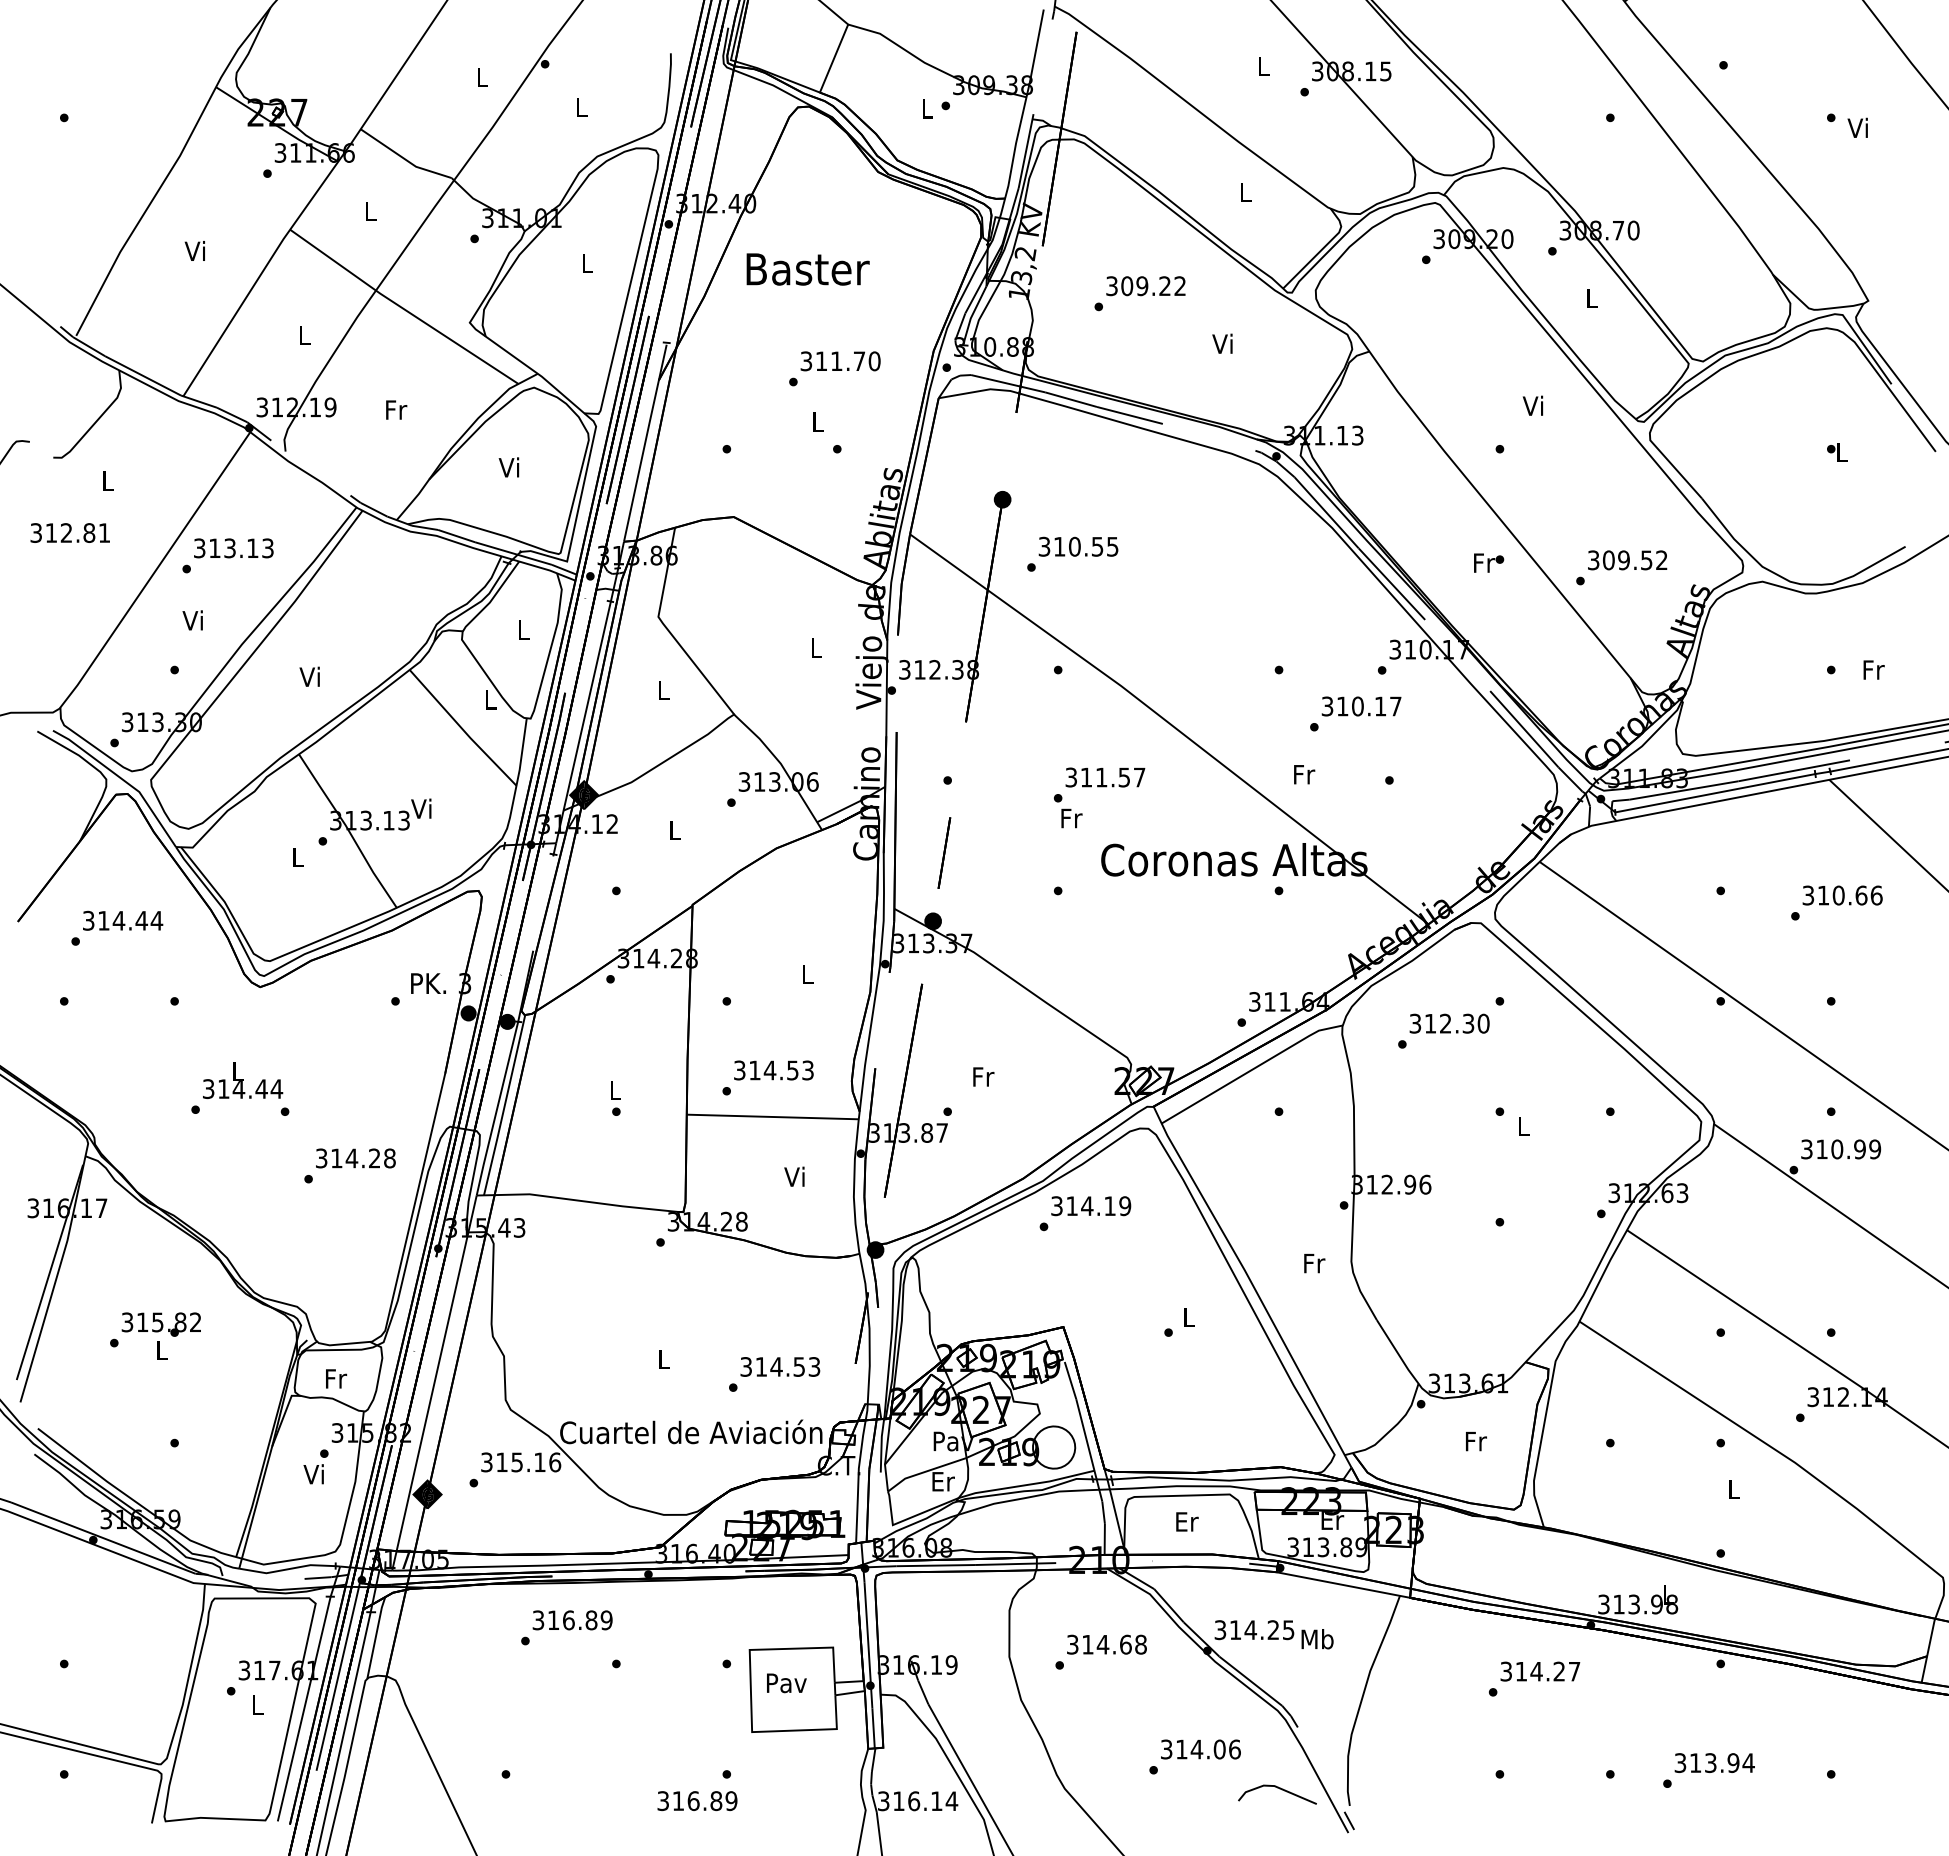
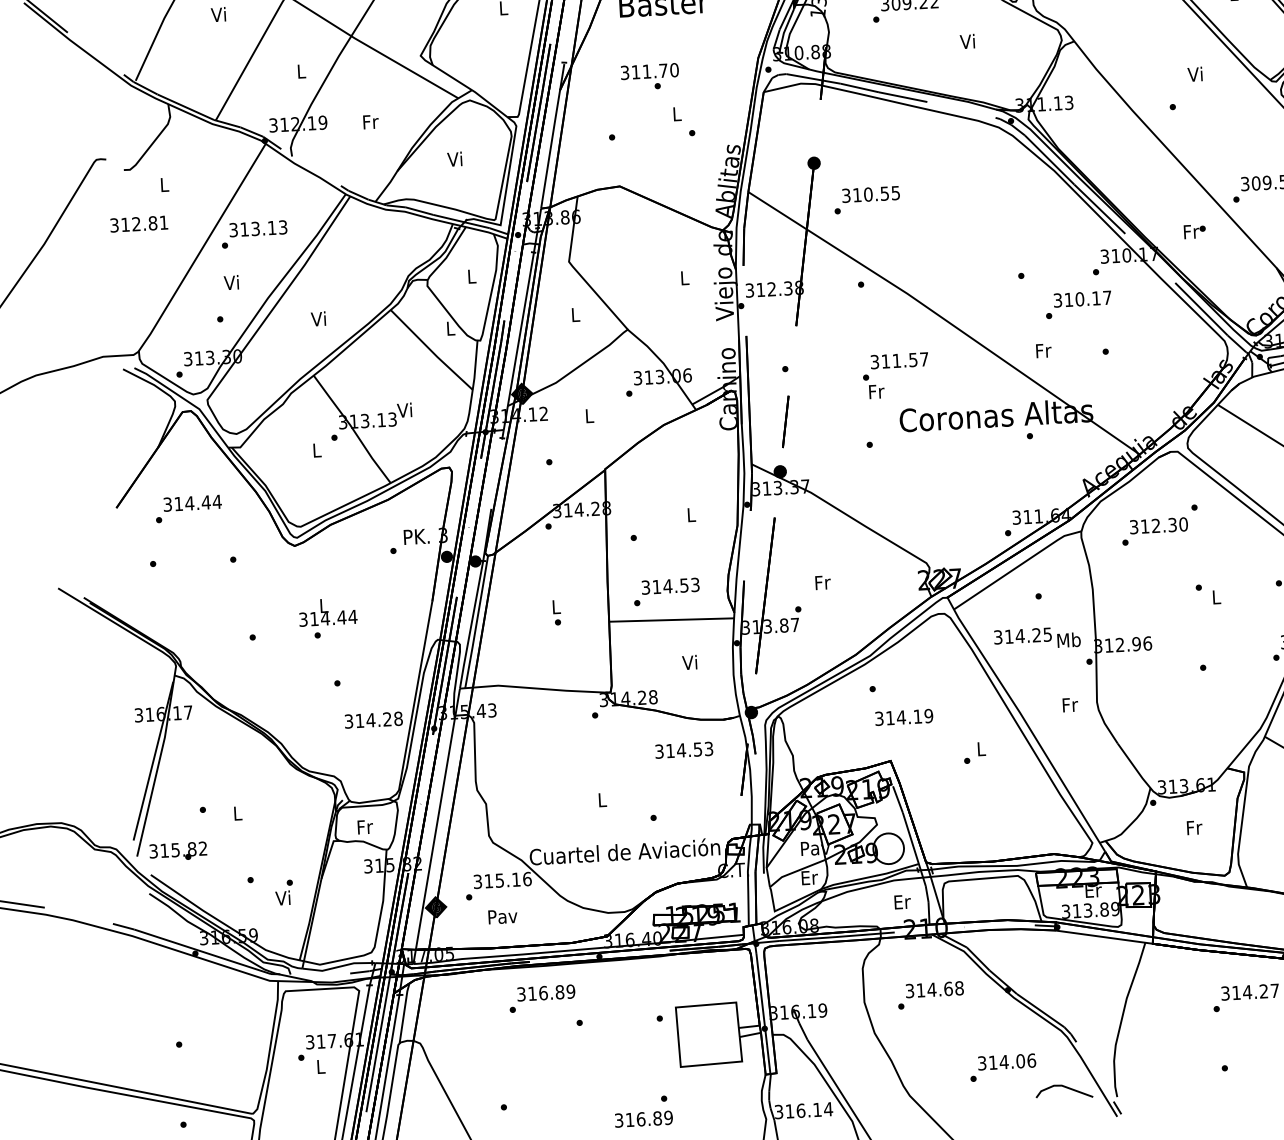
text: (840, 361) -> (649, 71), moved
text: (1489, 562) -> (1195, 231), moved
text: (243, 1080) -> (328, 612), moved
text: (355, 1158) -> (373, 720), moved
text: (1091, 1206) -> (904, 717), moved
text: (160, 1324) -> (177, 851), moved
text: (780, 1366) -> (684, 749), moved
text: (315, 1466) -> (283, 892), moved
text: (1187, 1521) -> (902, 901), moved
text: (1273, 1634) -> (1036, 638), moved
text: (786, 1683) -> (502, 916), moved

